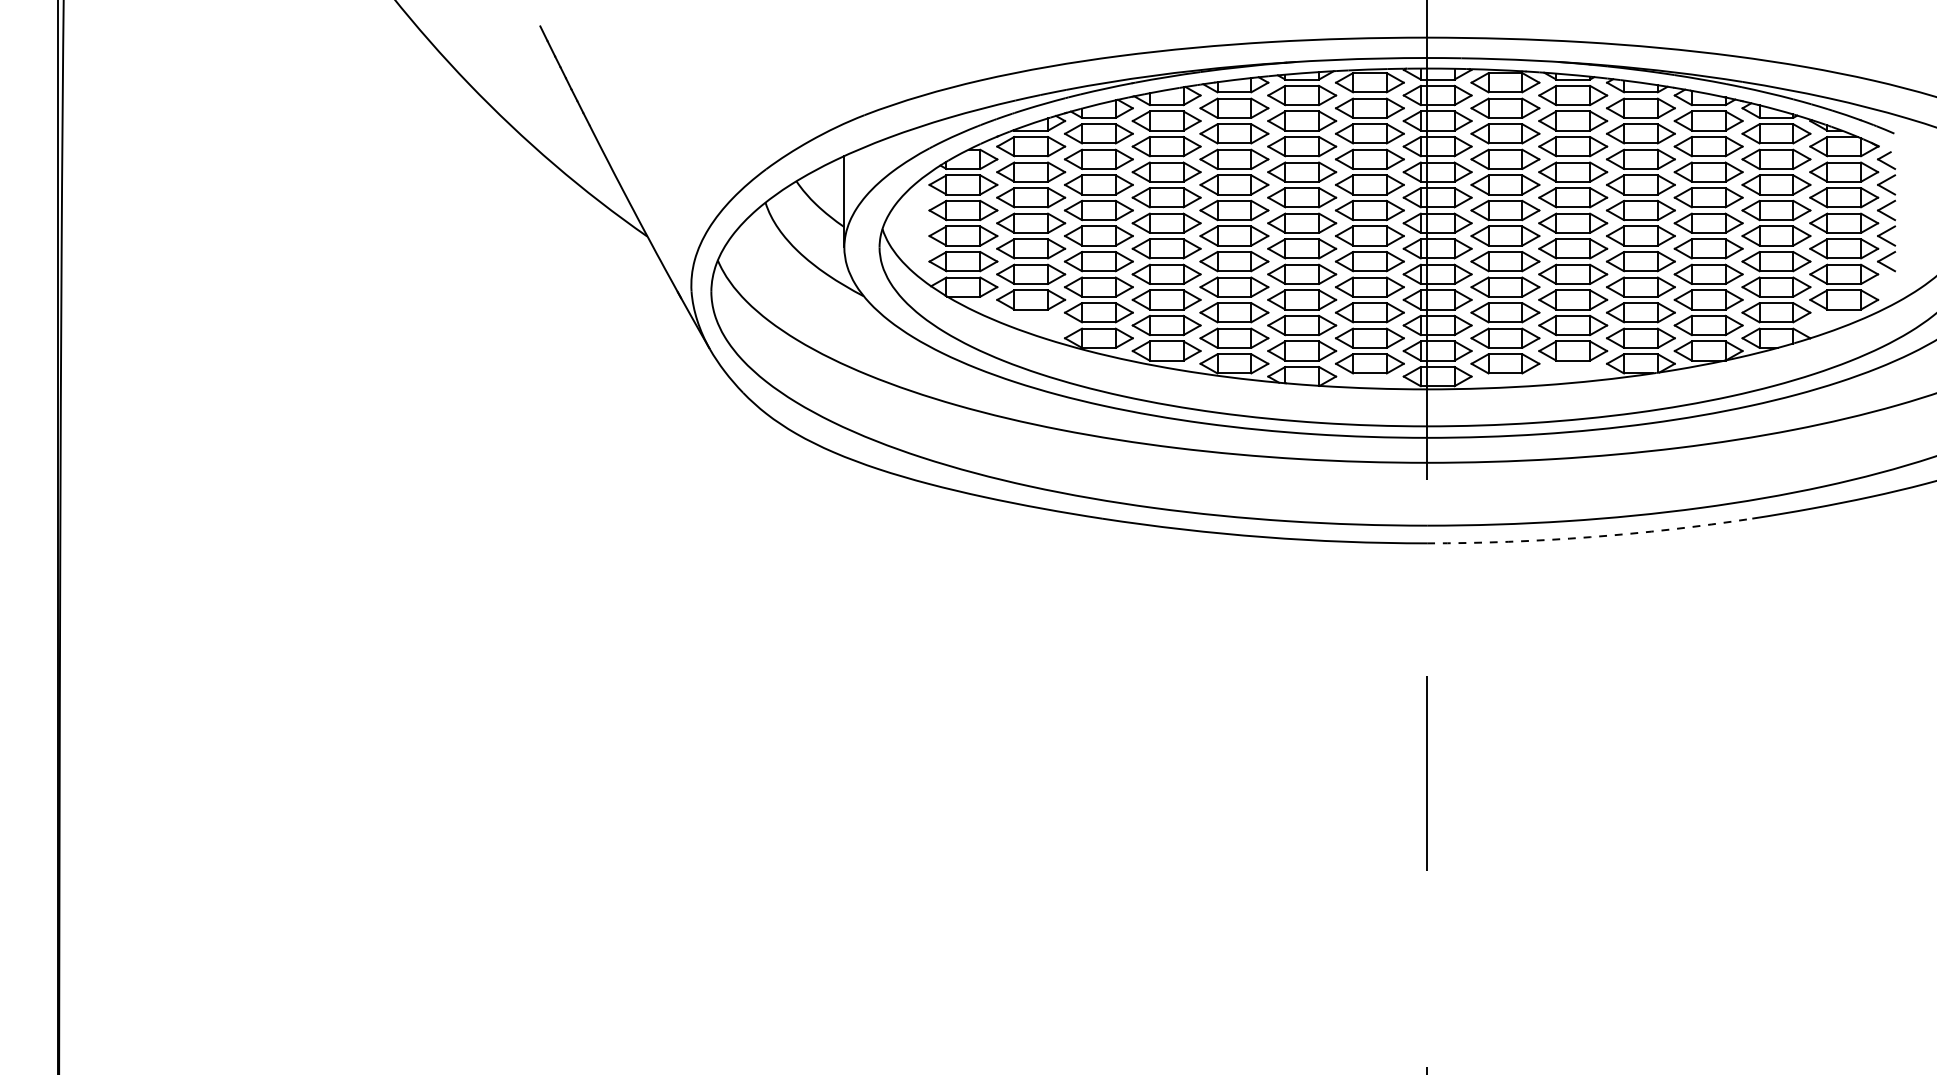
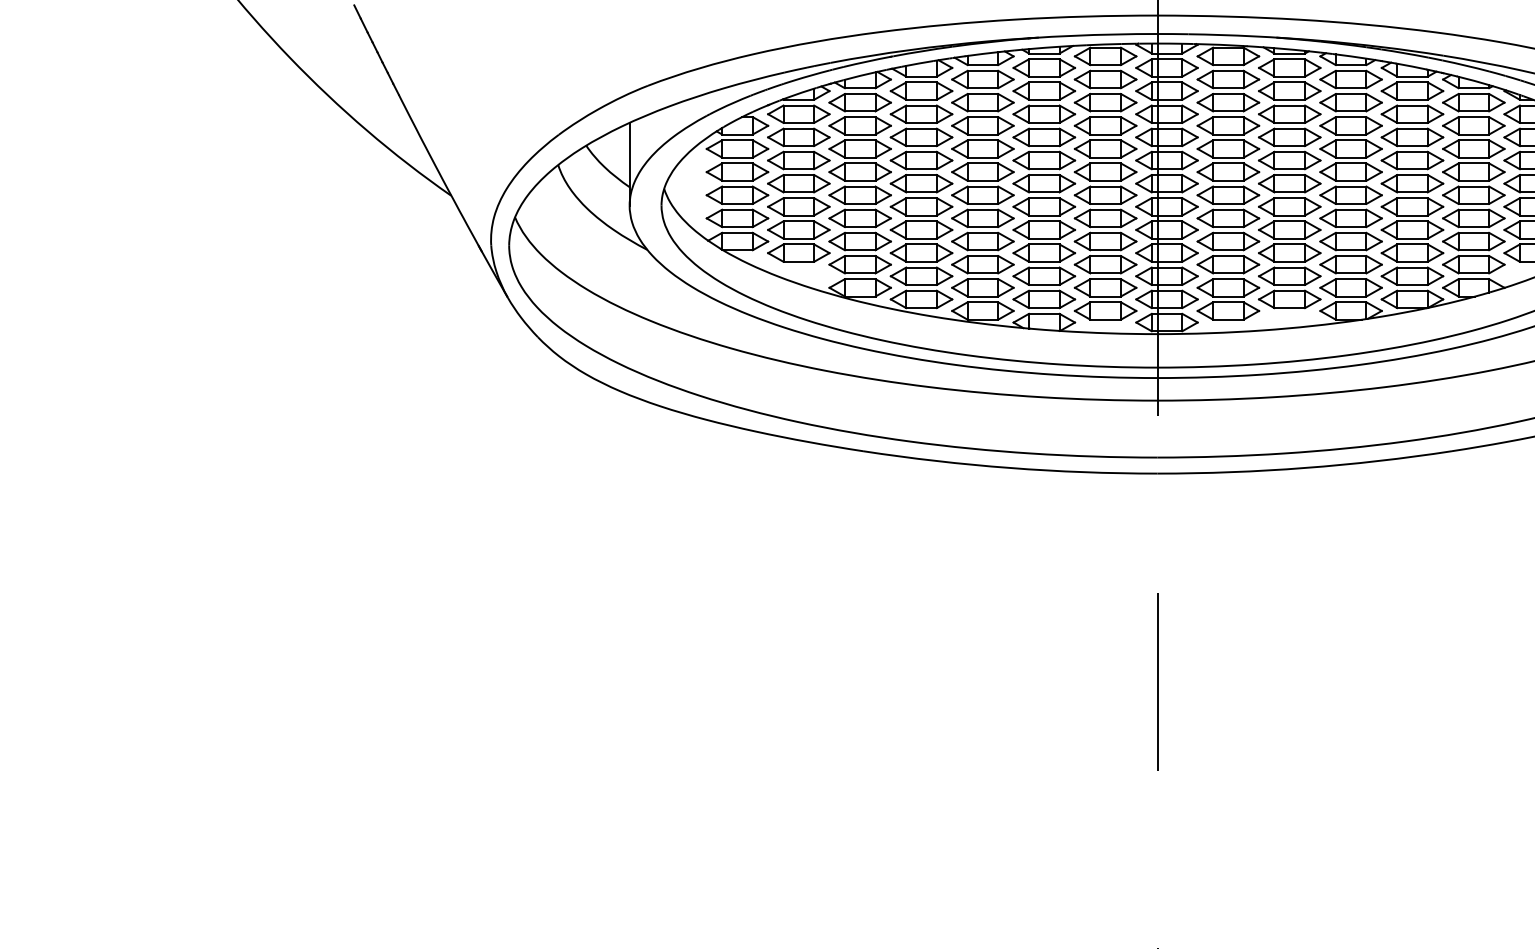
arc: (1590, 537) -> (1305, 468), dashed -> solid

